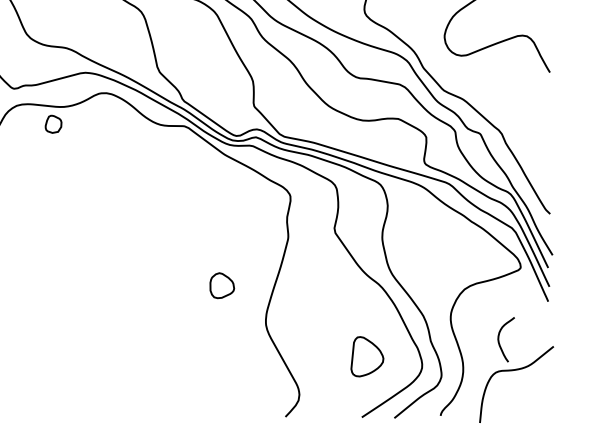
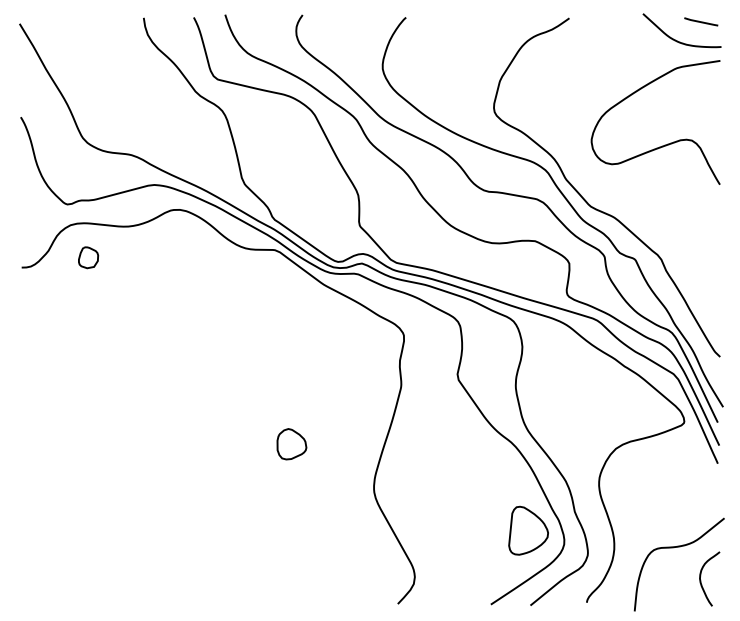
part: (53, 124) -> (88, 257), moved
part: (221, 285) -> (291, 444), moved
curve: (499, 340) -> (701, 580), moved
part: (367, 356) -> (528, 530), moved

